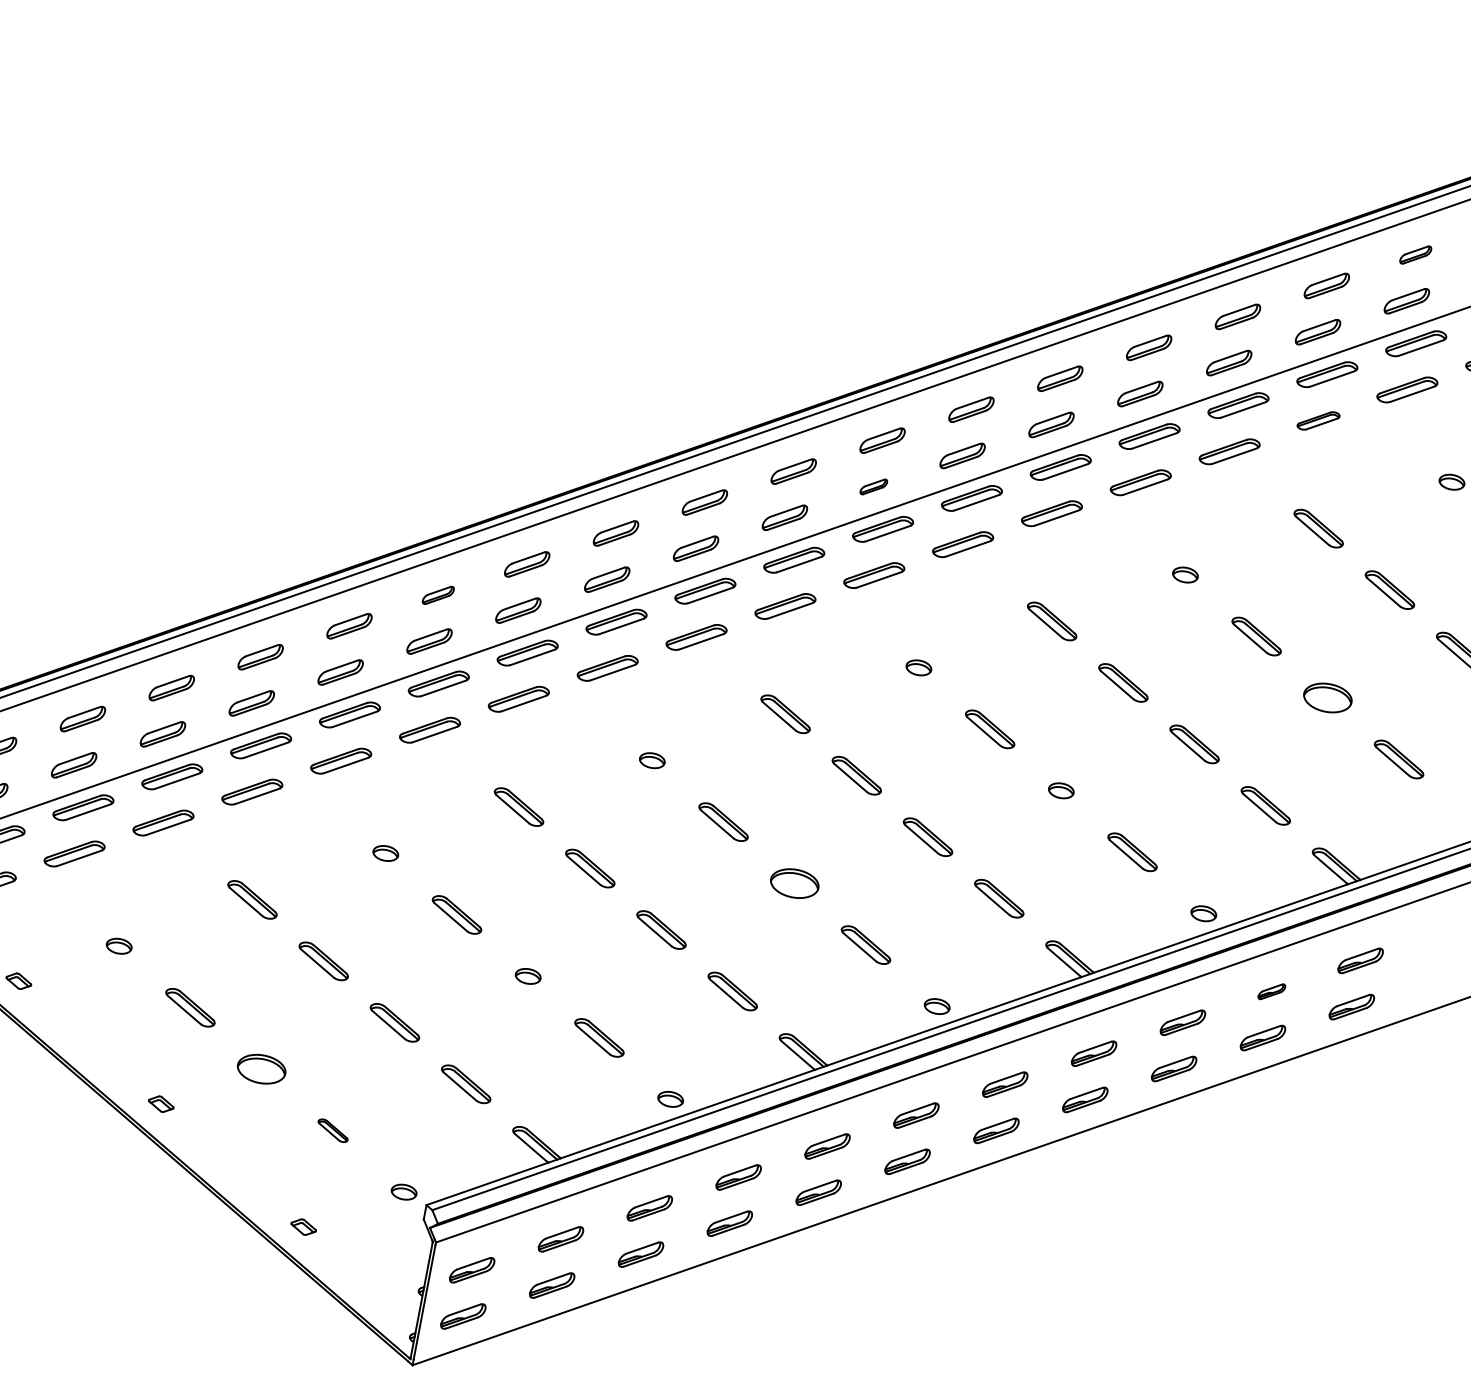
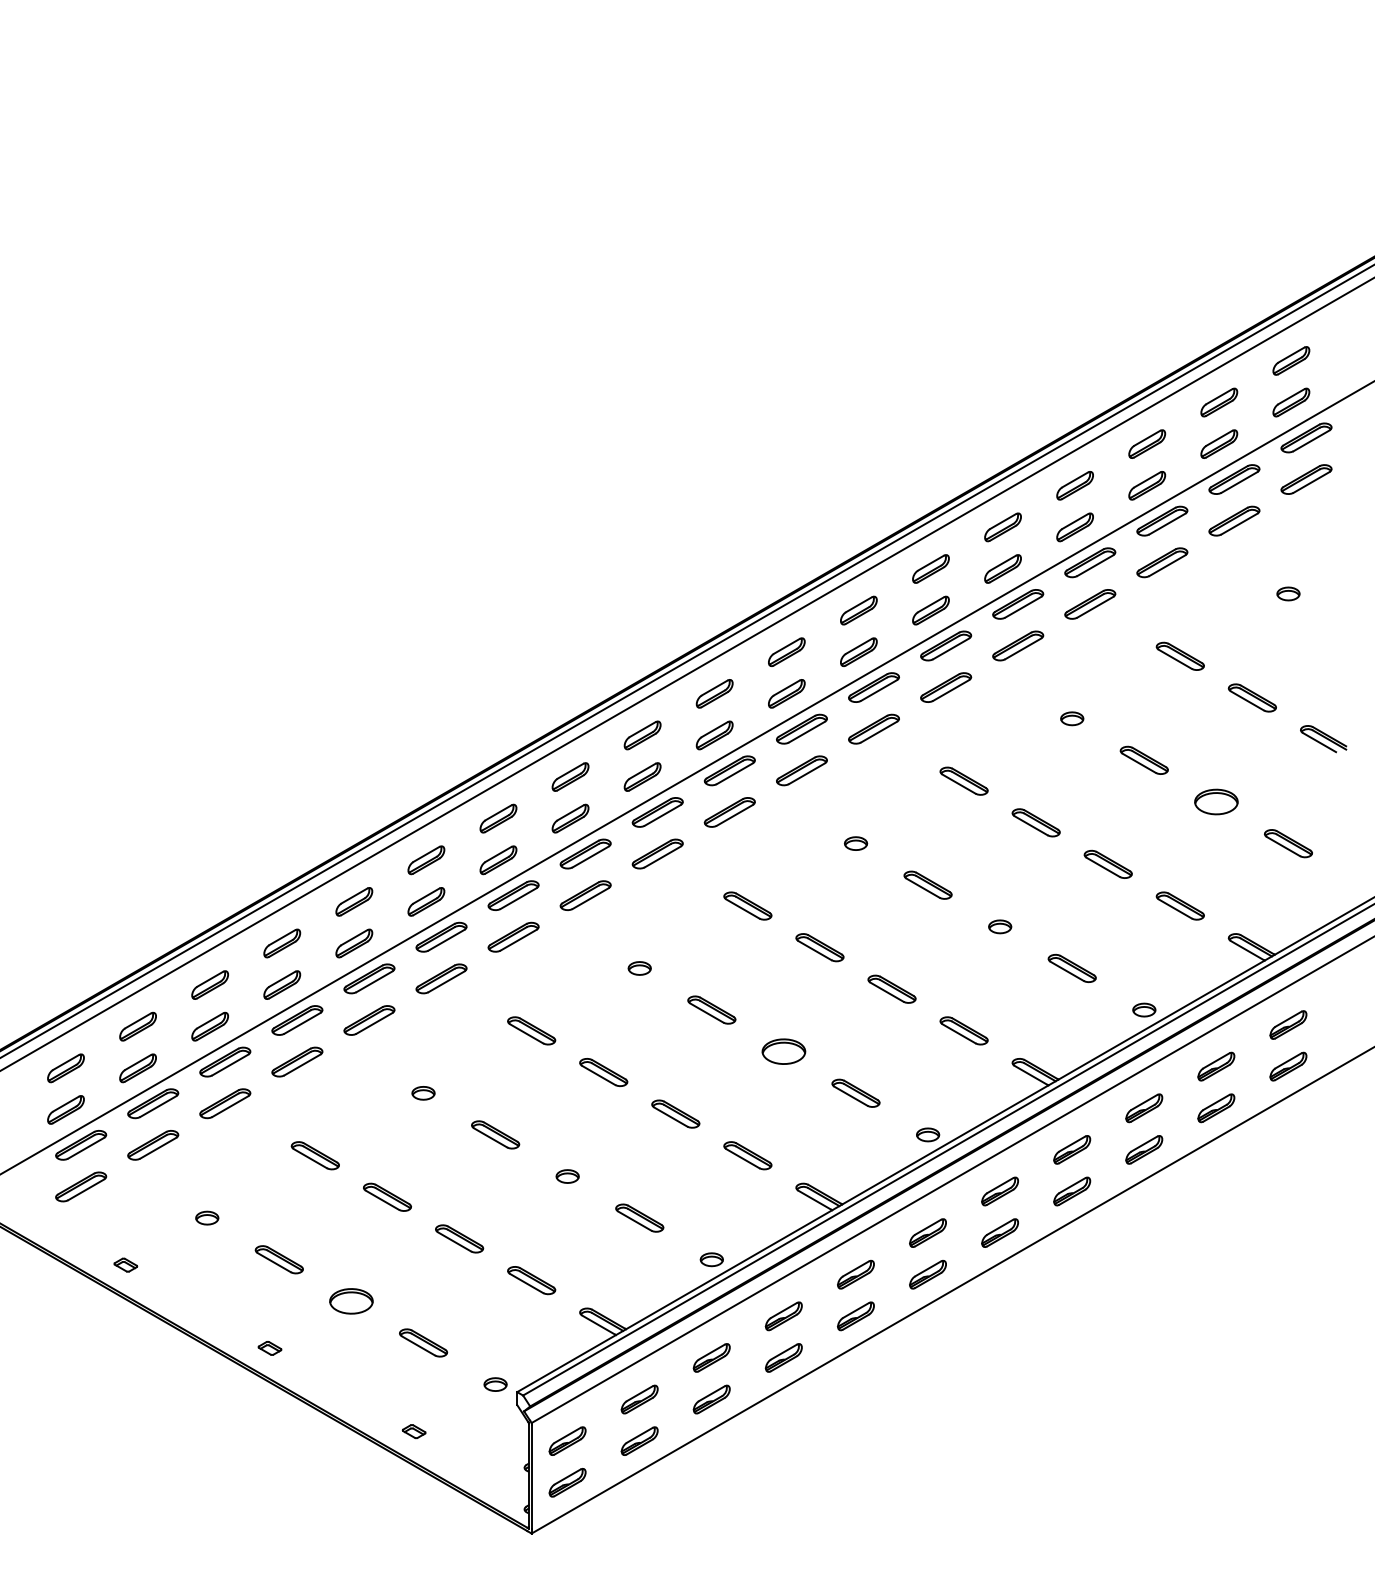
part: (1415, 255) -> (1219, 402), size x1.43
part: (1318, 420) -> (1162, 562), size x1.43
part: (873, 486) -> (786, 693), size x1.67
part: (438, 595) -> (426, 860), size x1.43
part: (1271, 991) -> (1216, 1066), size x1.67
part: (332, 1130) -> (423, 1342), size x1.67

